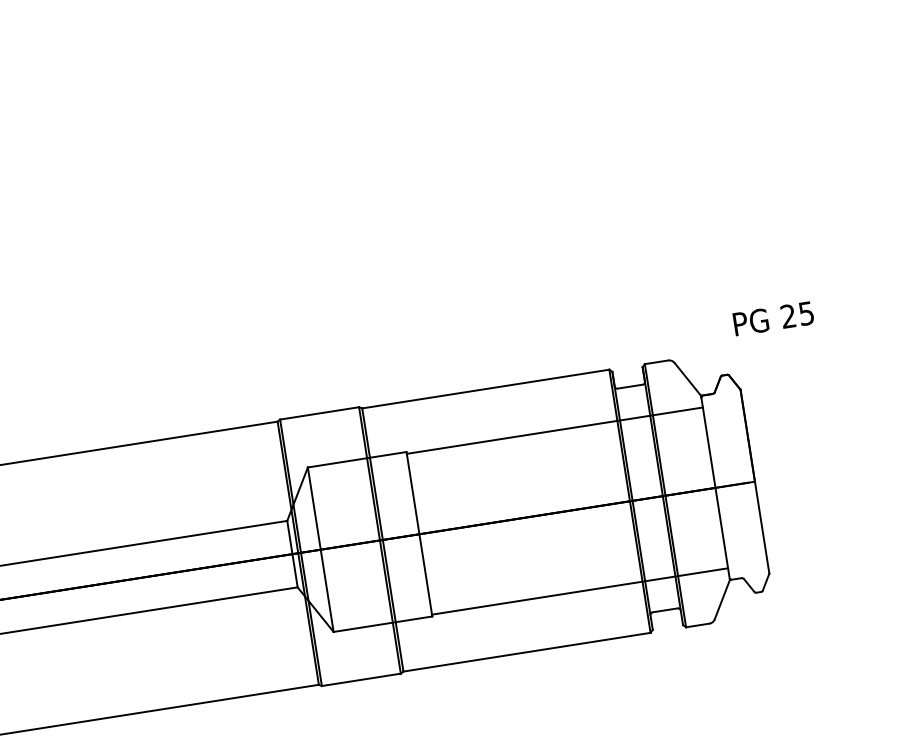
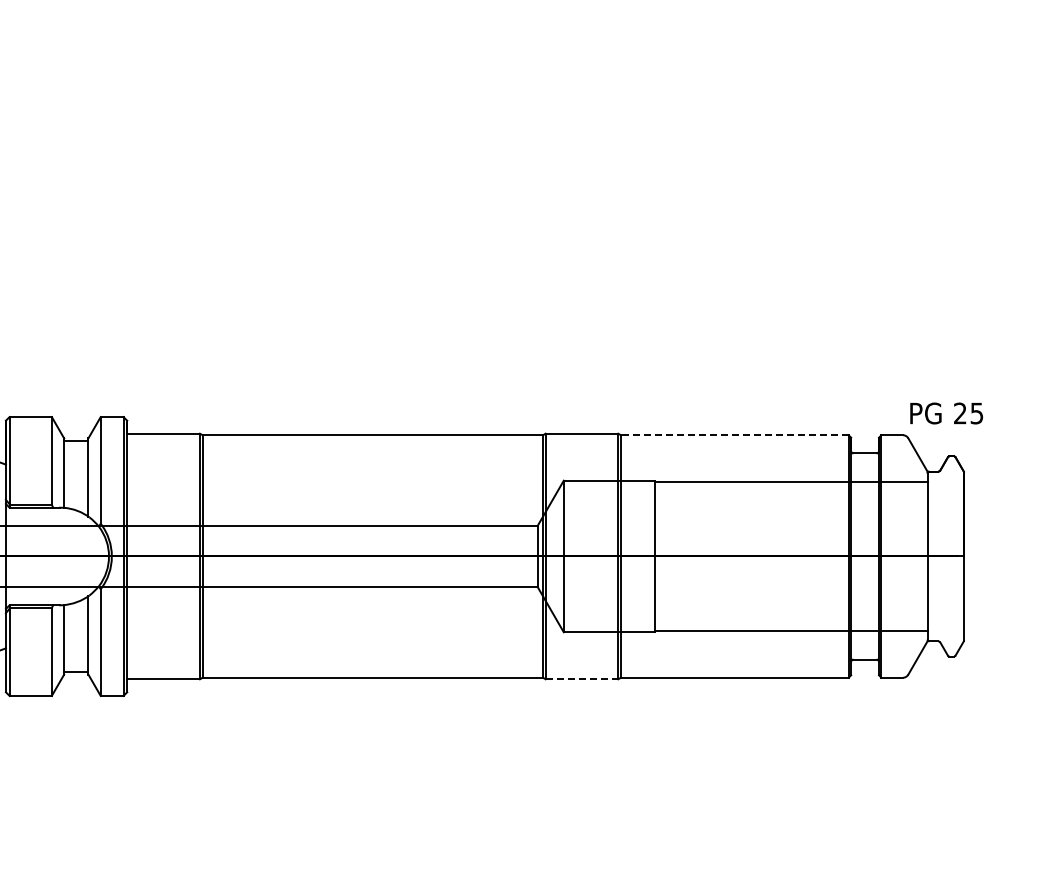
text: (773, 318) -> (946, 413), moved
line: (485, 389) -> (734, 435), solid -> dashed
line: (361, 680) -> (582, 679), solid -> dashed

